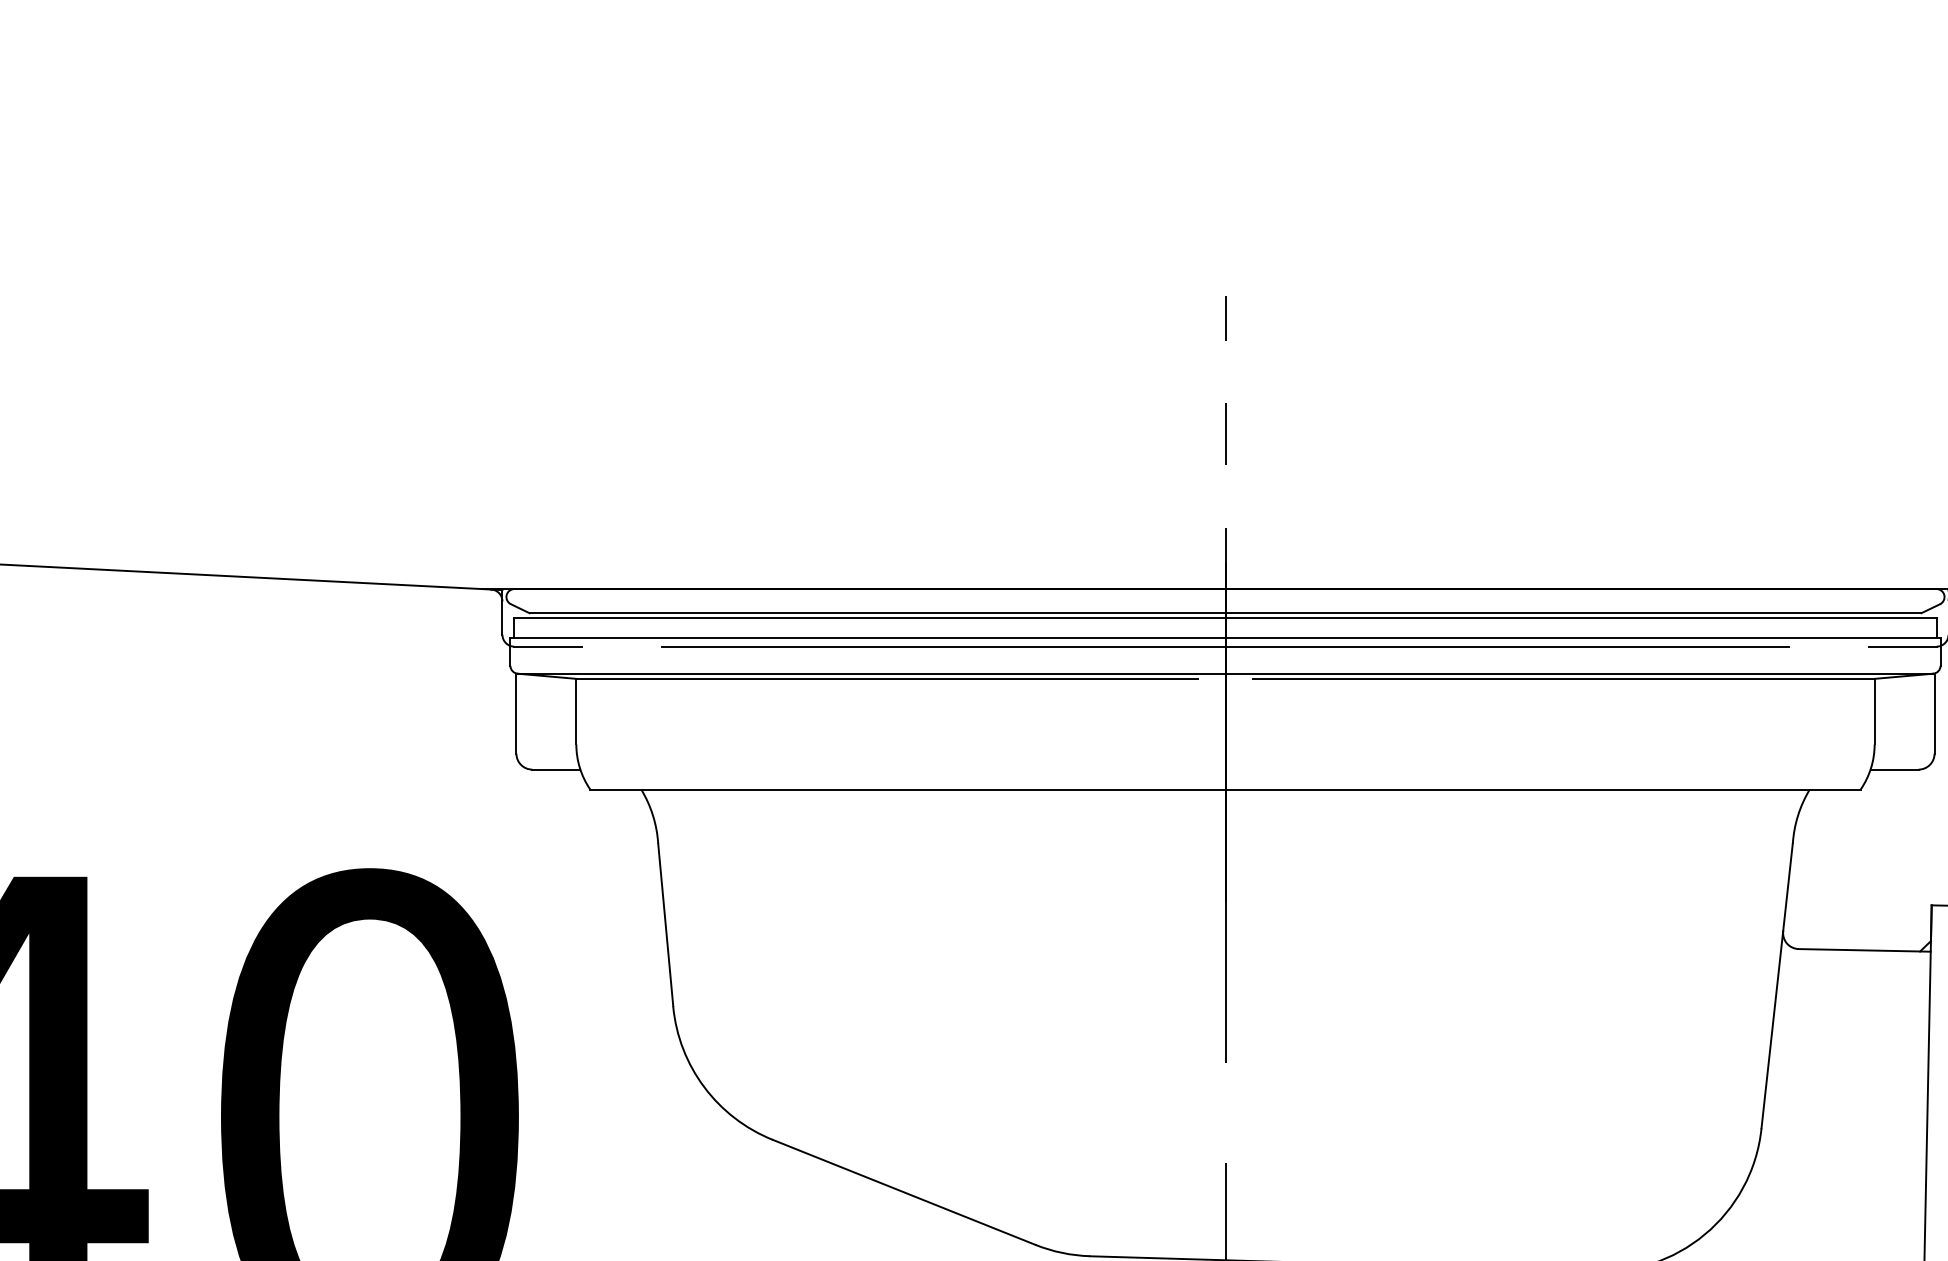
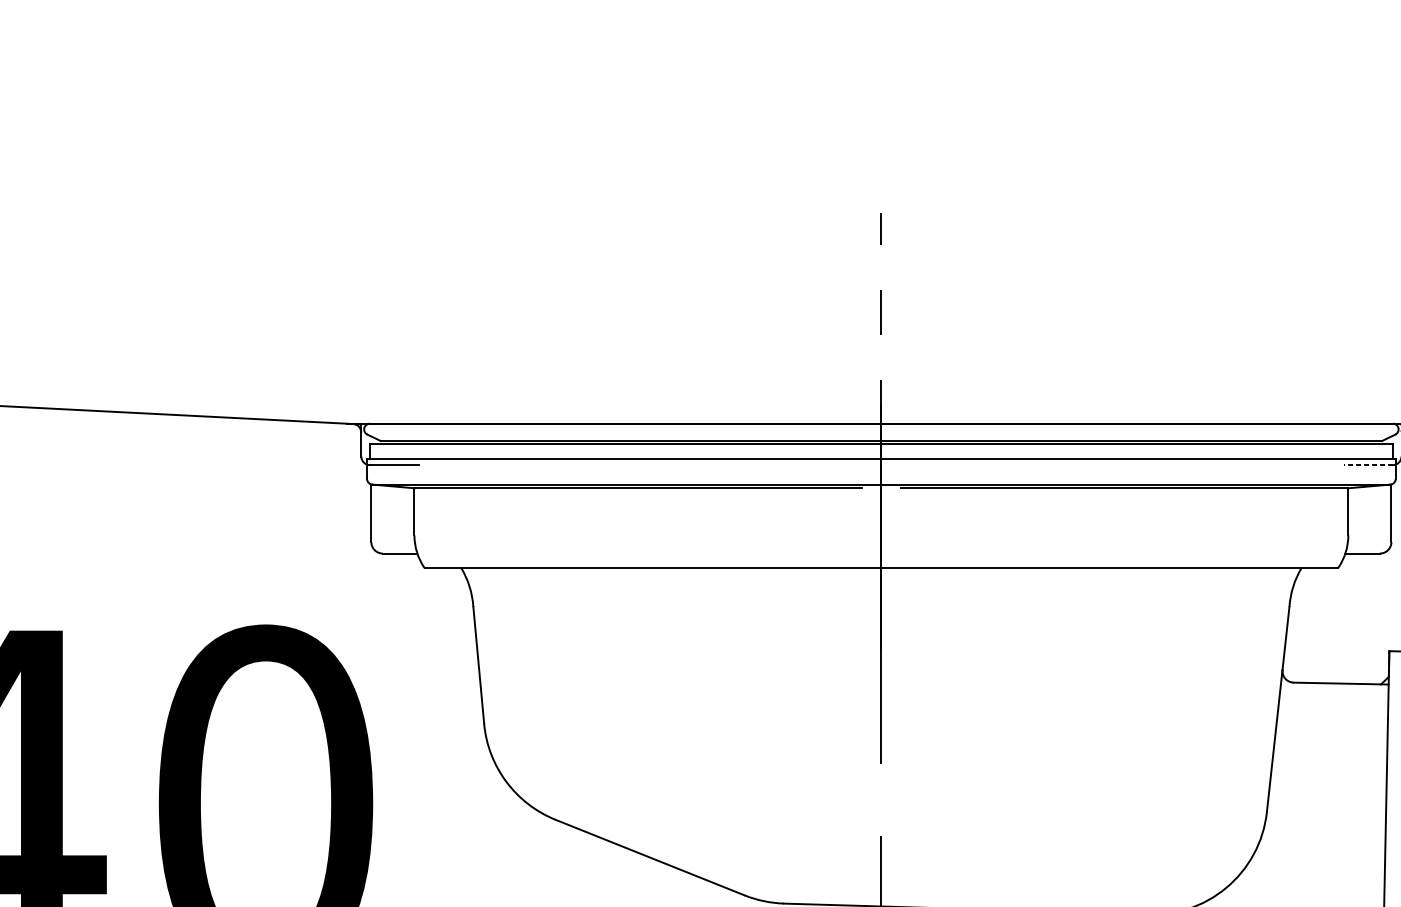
line: (1225, 646) -> (881, 465), removed
line: (1902, 646) -> (1368, 465), solid -> dashed

